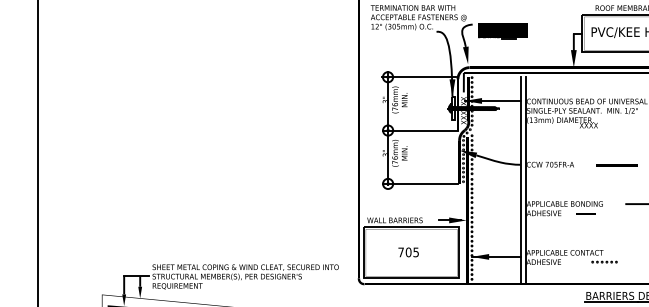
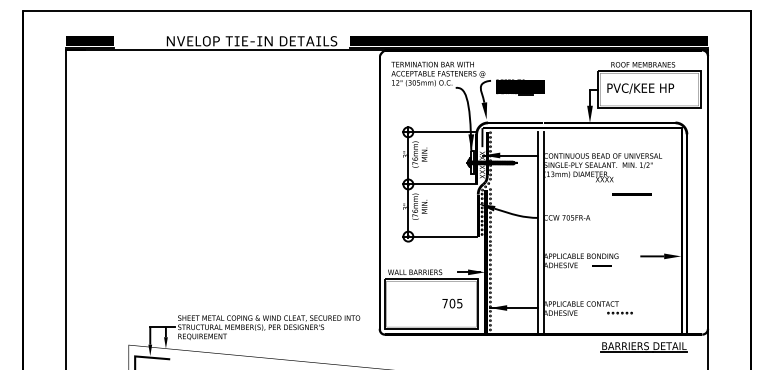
line: (616, 165) -> (631, 194), moved
text: (408, 252) -> (452, 303), moved

